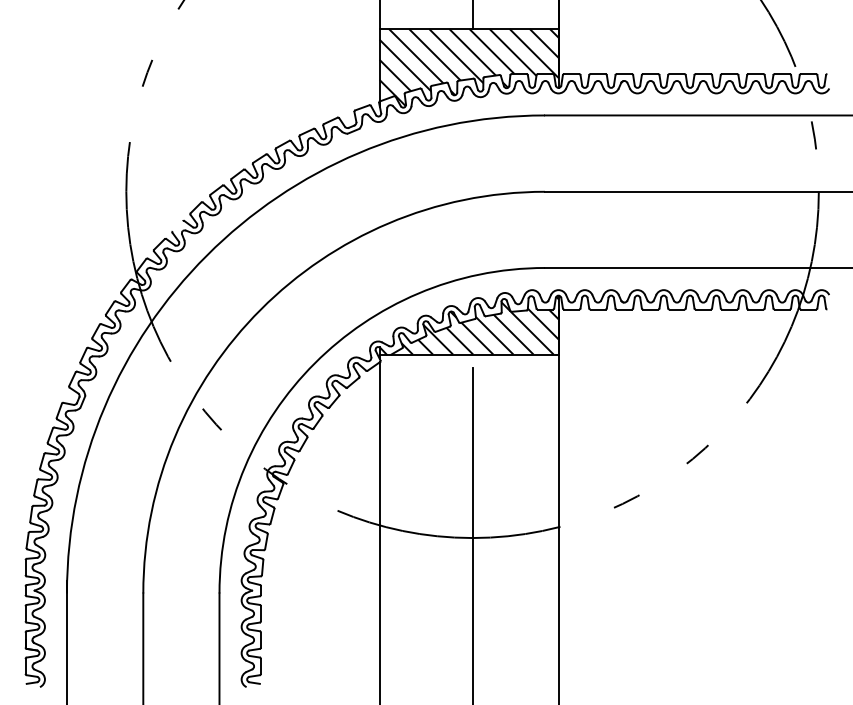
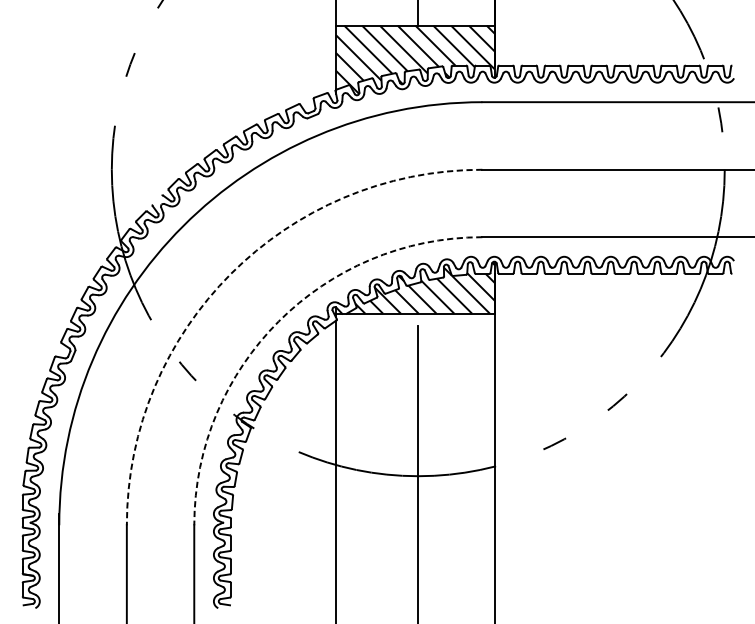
arc: (260, 309) -> (230, 273), solid -> dashed
arc: (314, 363) -> (278, 321), solid -> dashed

